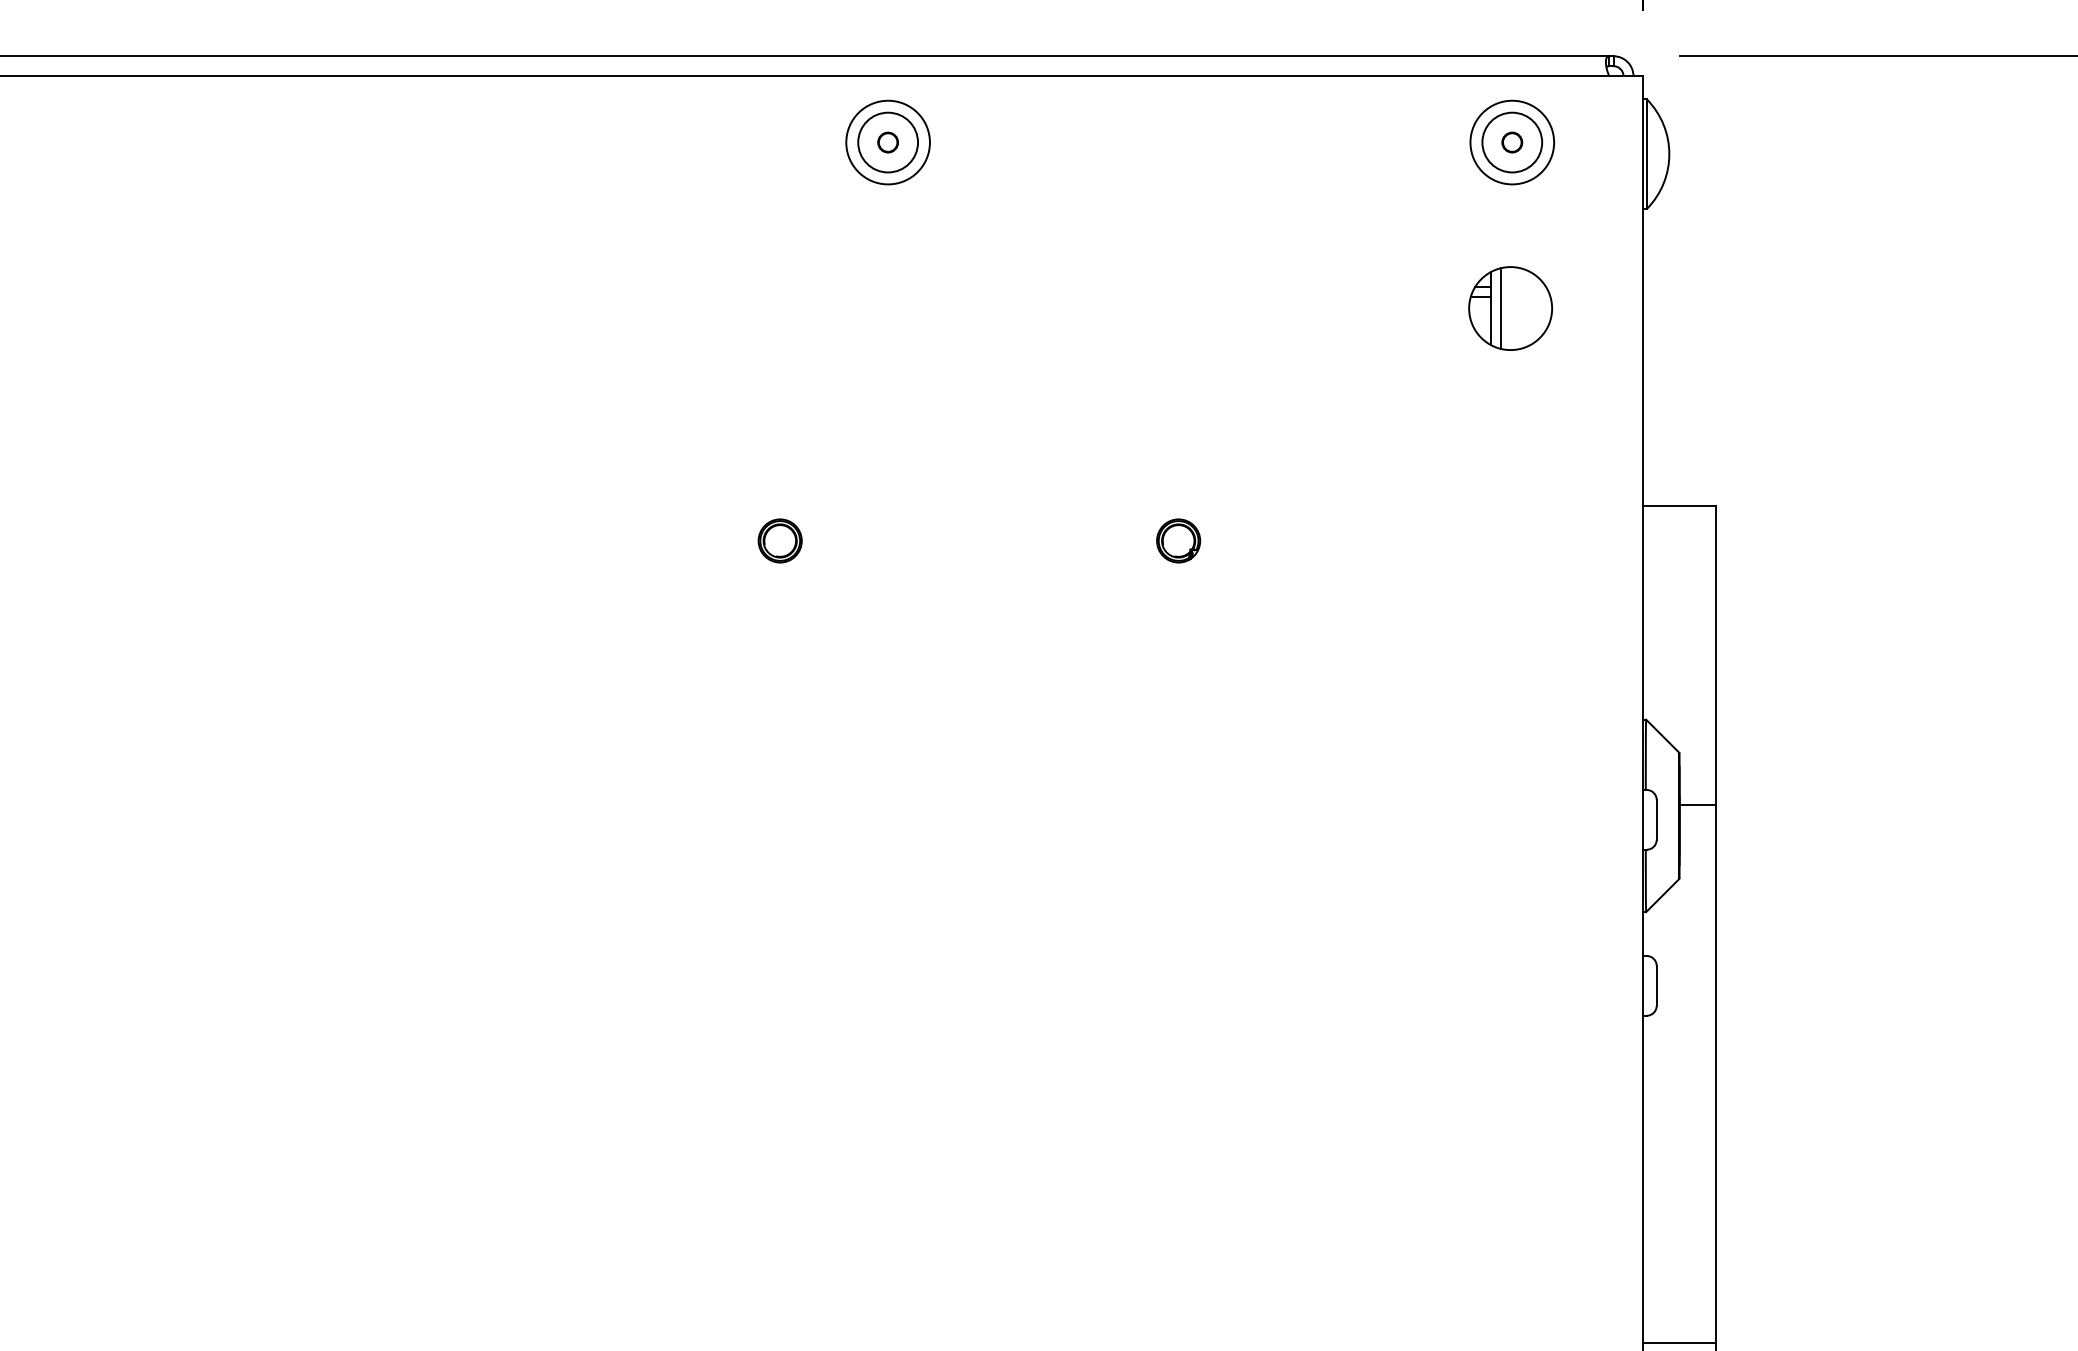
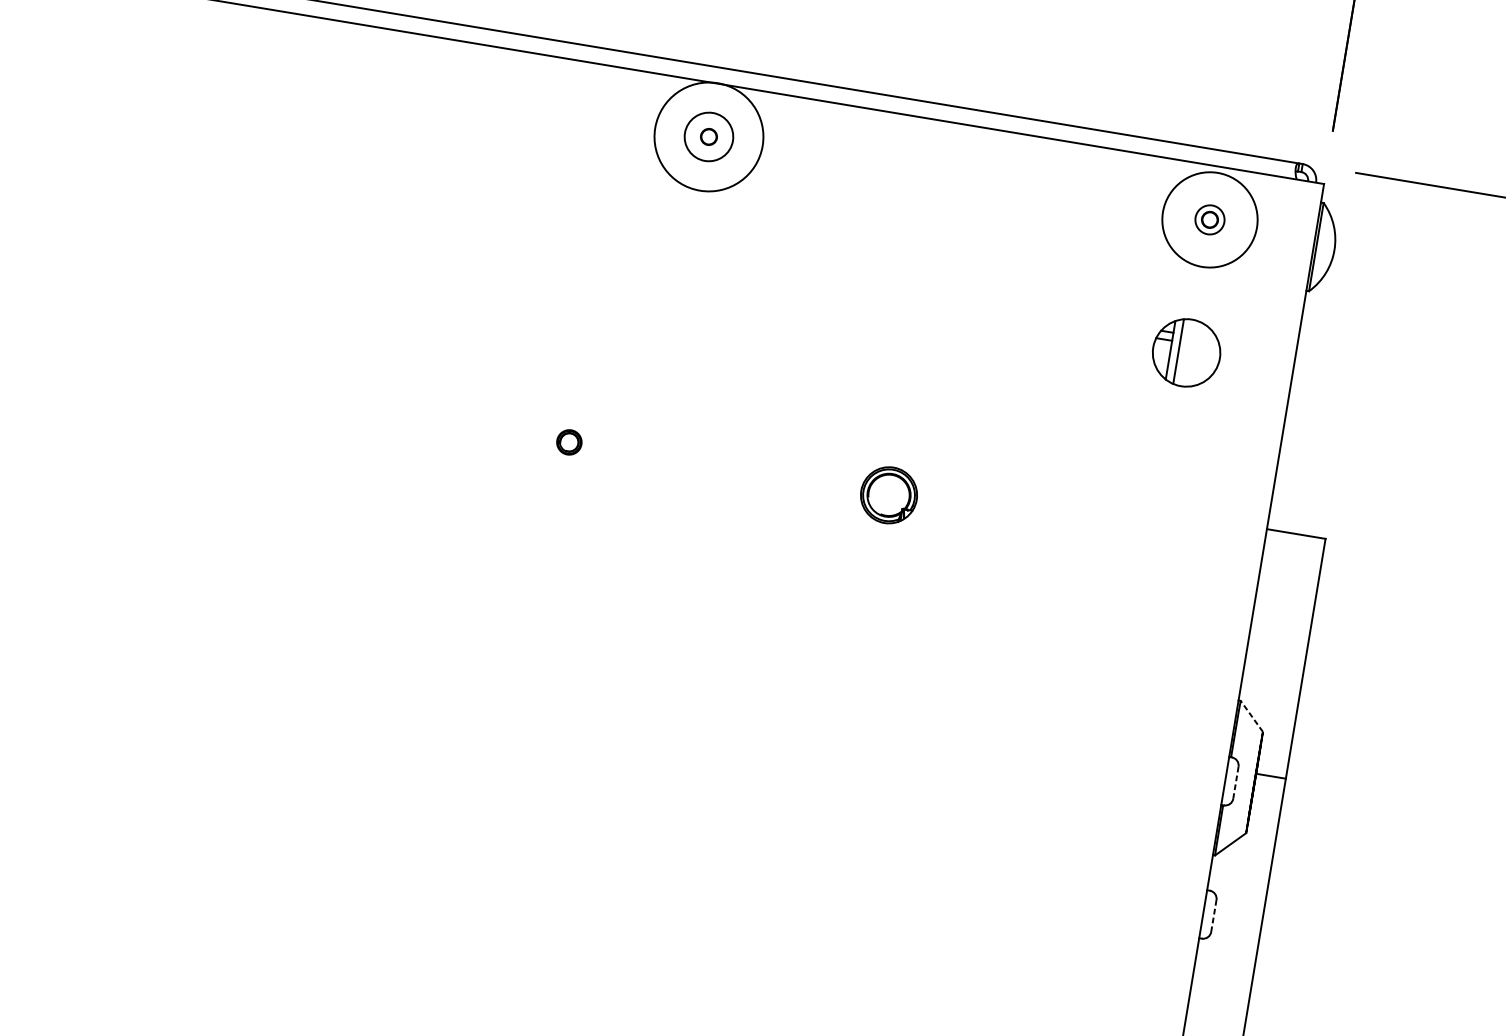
circle: (887, 142) -> (708, 136), size x1.6
circle: (1512, 142) -> (1210, 219), size x0.6
circle: (1512, 142) -> (1210, 219), size x1.4
part: (779, 540) -> (568, 441), size x0.7
part: (1178, 540) -> (889, 494), size x1.6
line: (1662, 735) -> (1251, 715), solid -> dashed
line: (1656, 819) -> (1235, 782), solid -> dashed
line: (1656, 985) -> (1213, 915), solid -> dashed

